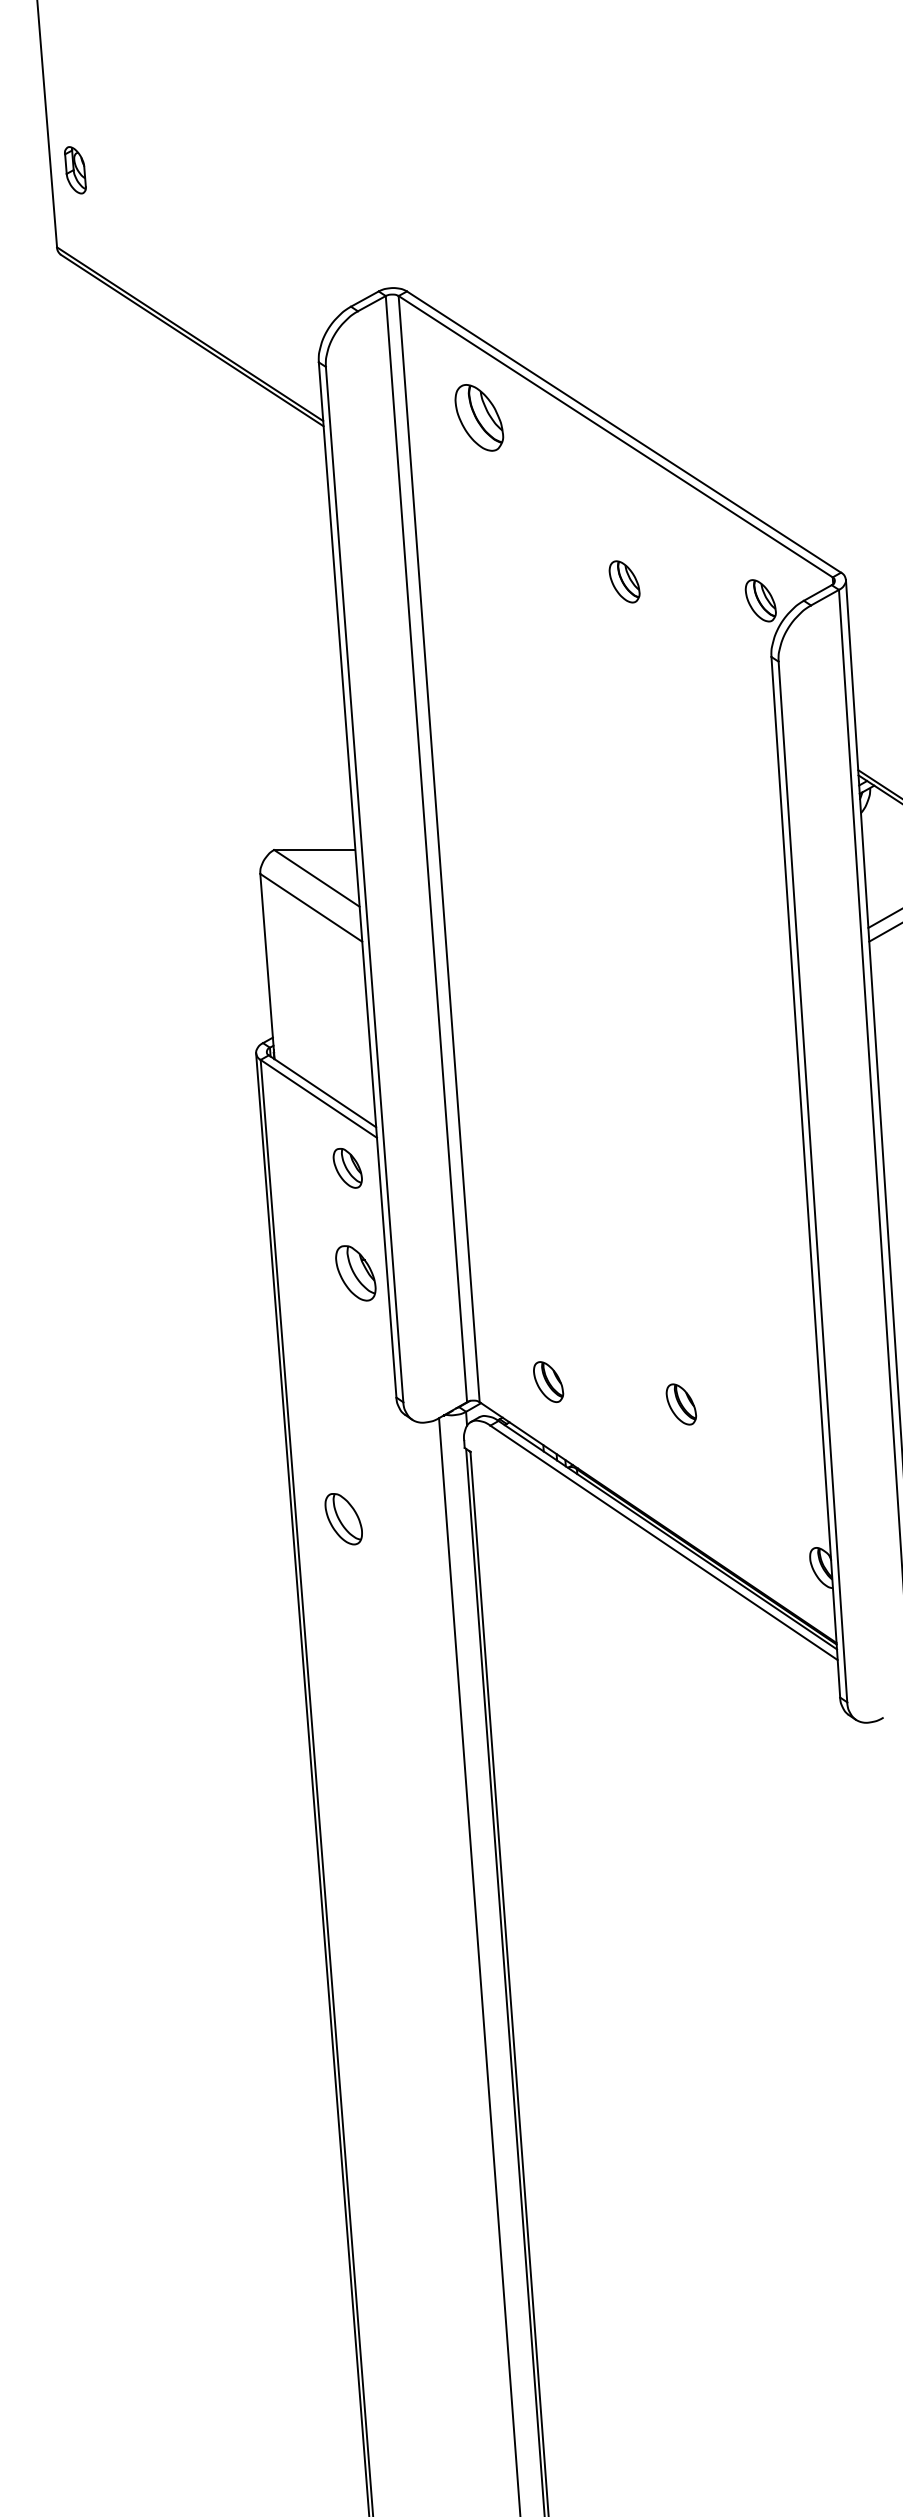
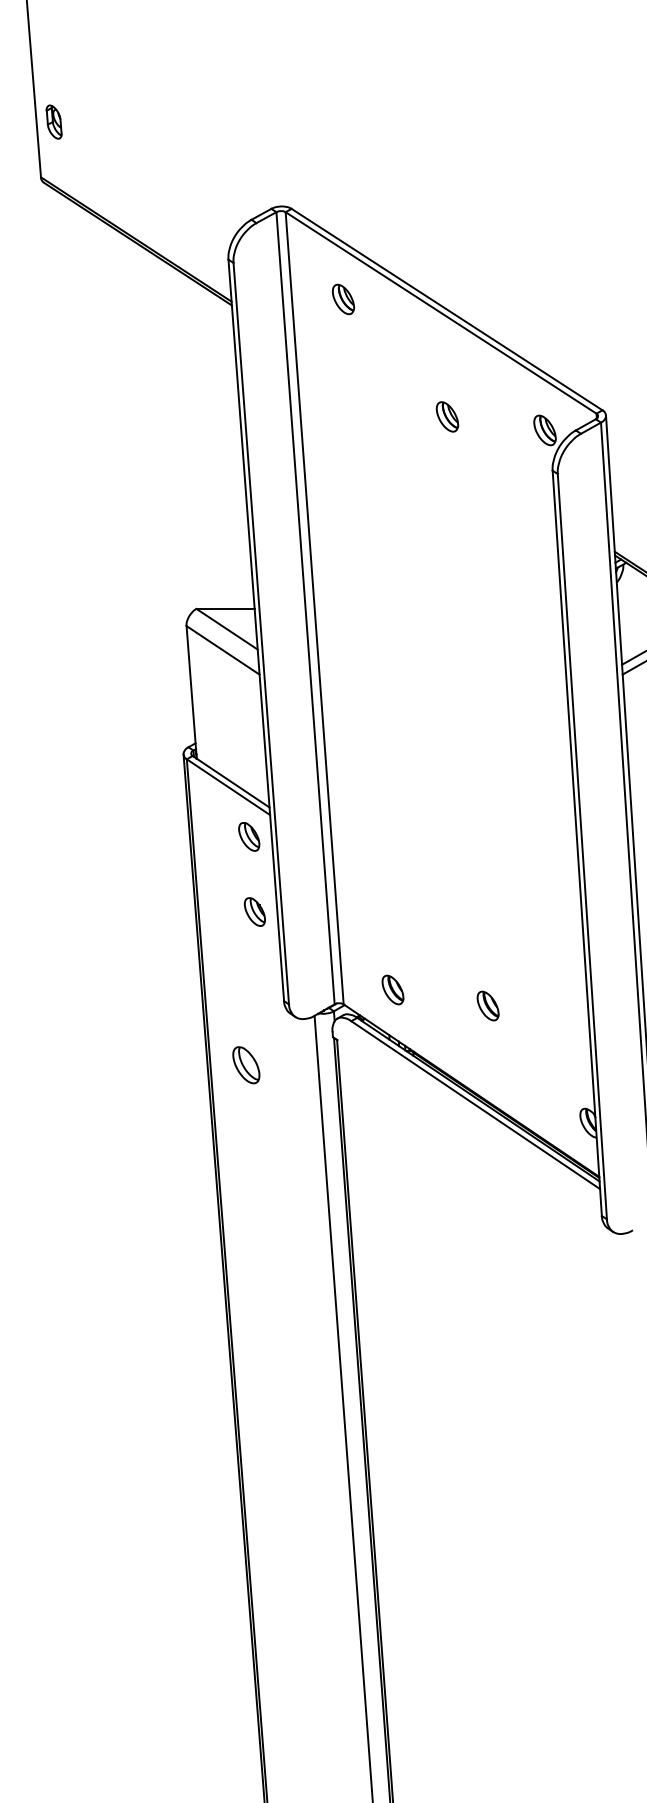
part: (479, 417) -> (343, 299), size x0.62
part: (355, 1272) -> (254, 911), size x0.71
part: (343, 1519) -> (246, 1065), moved

